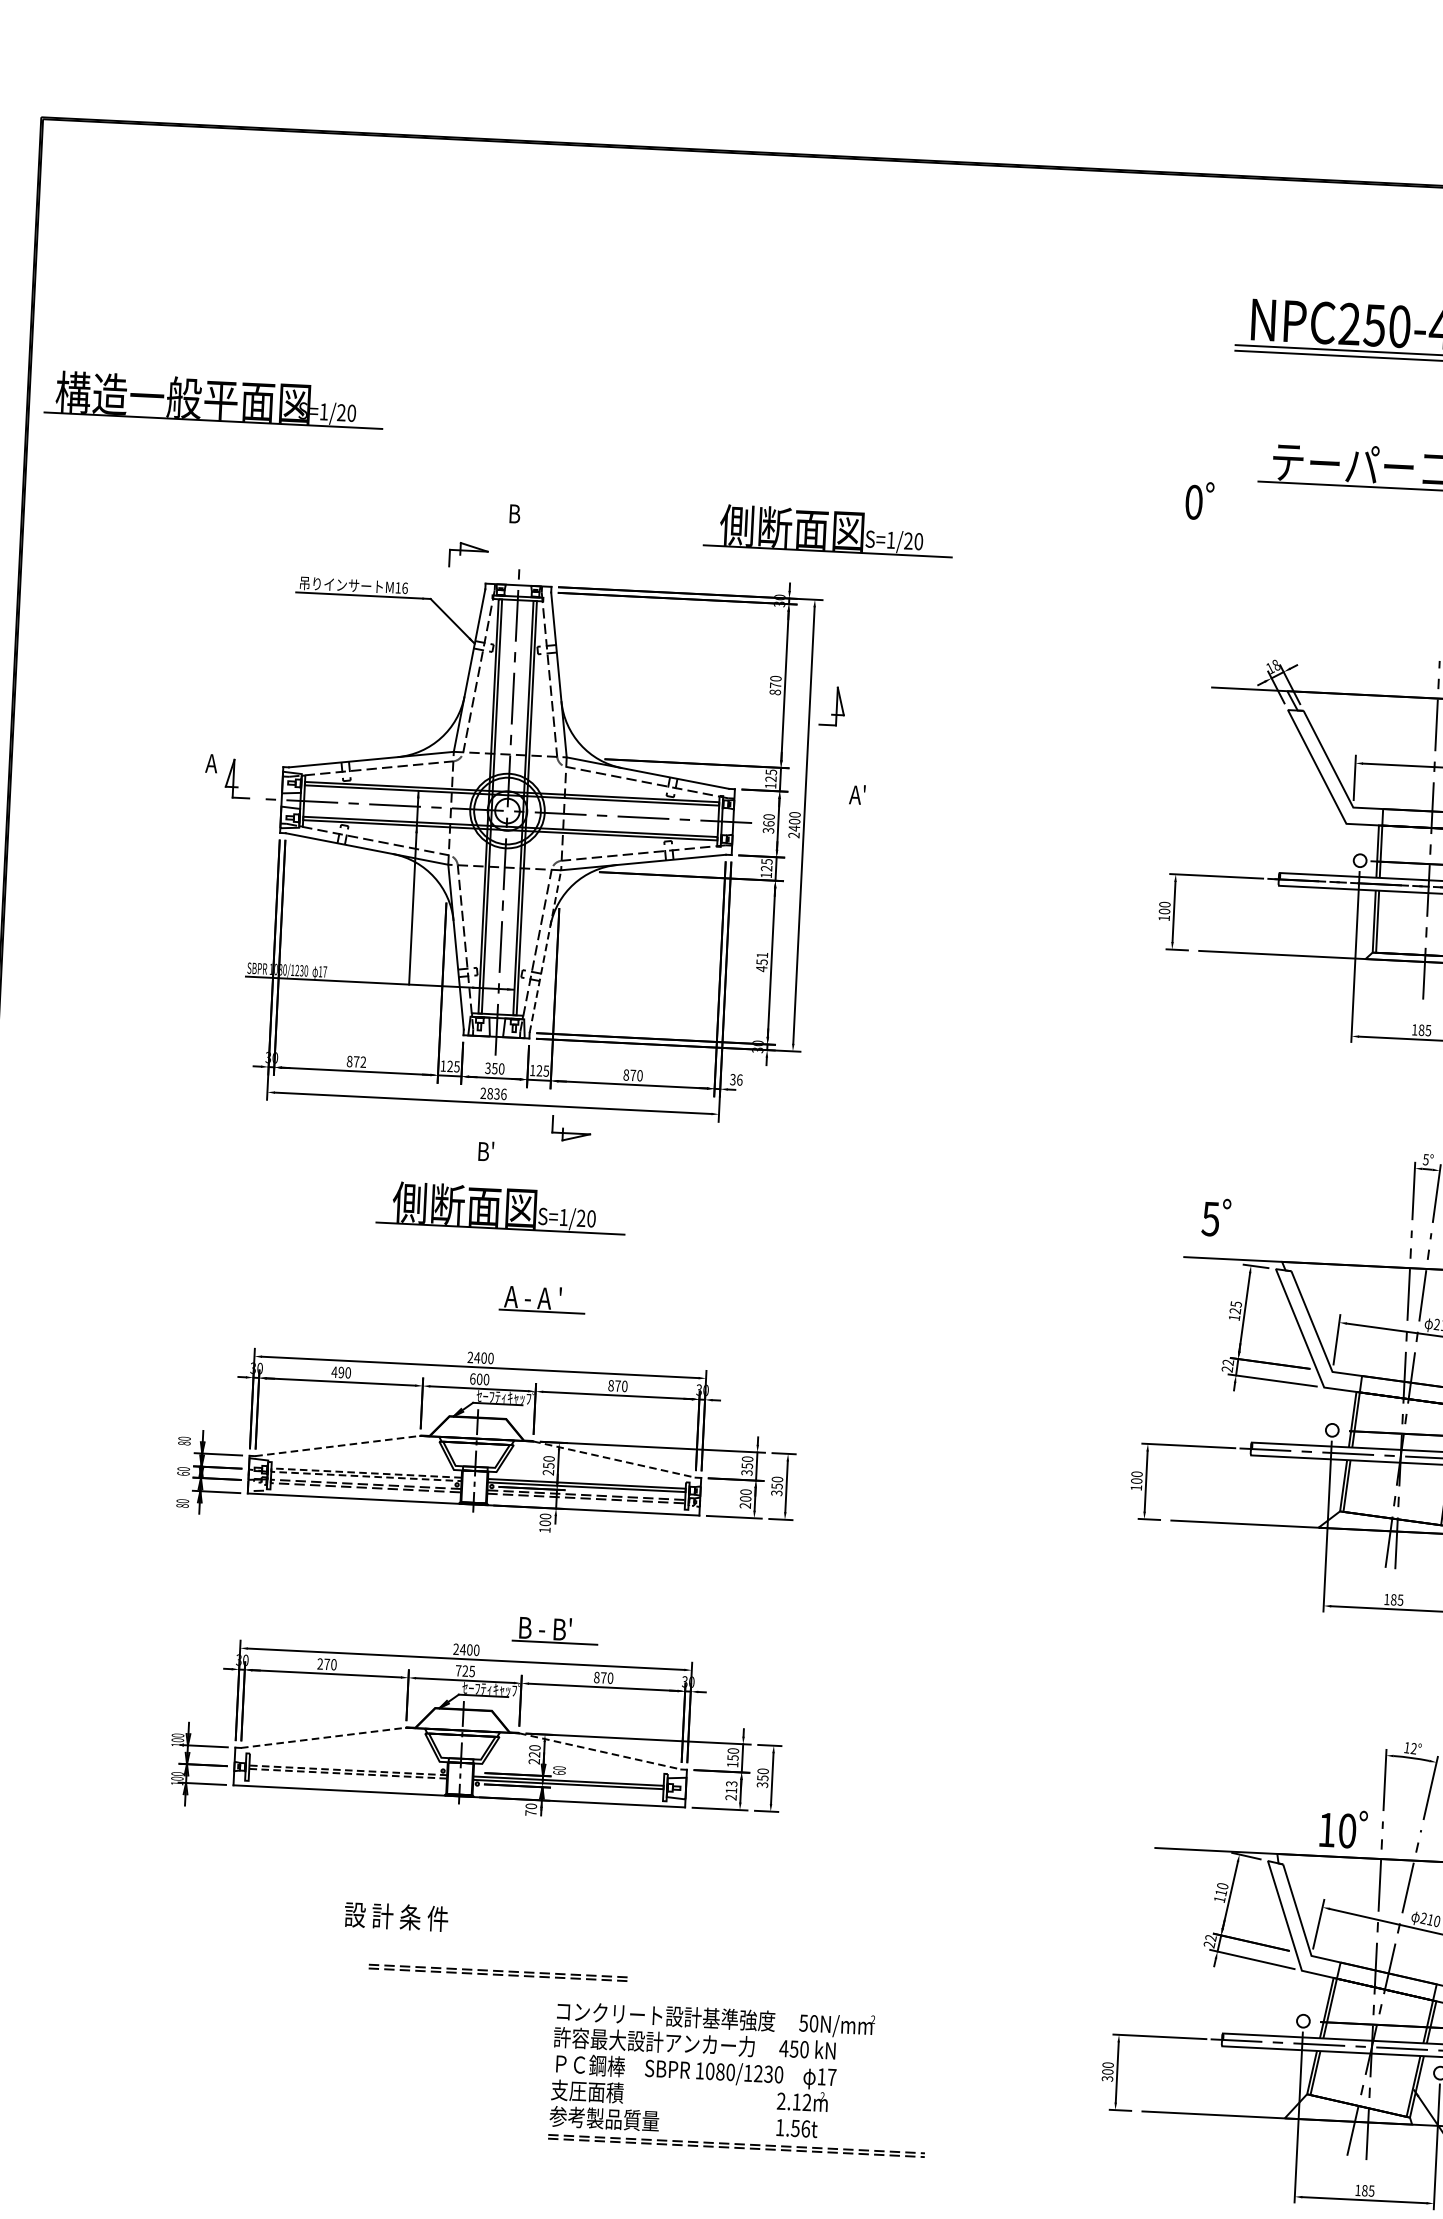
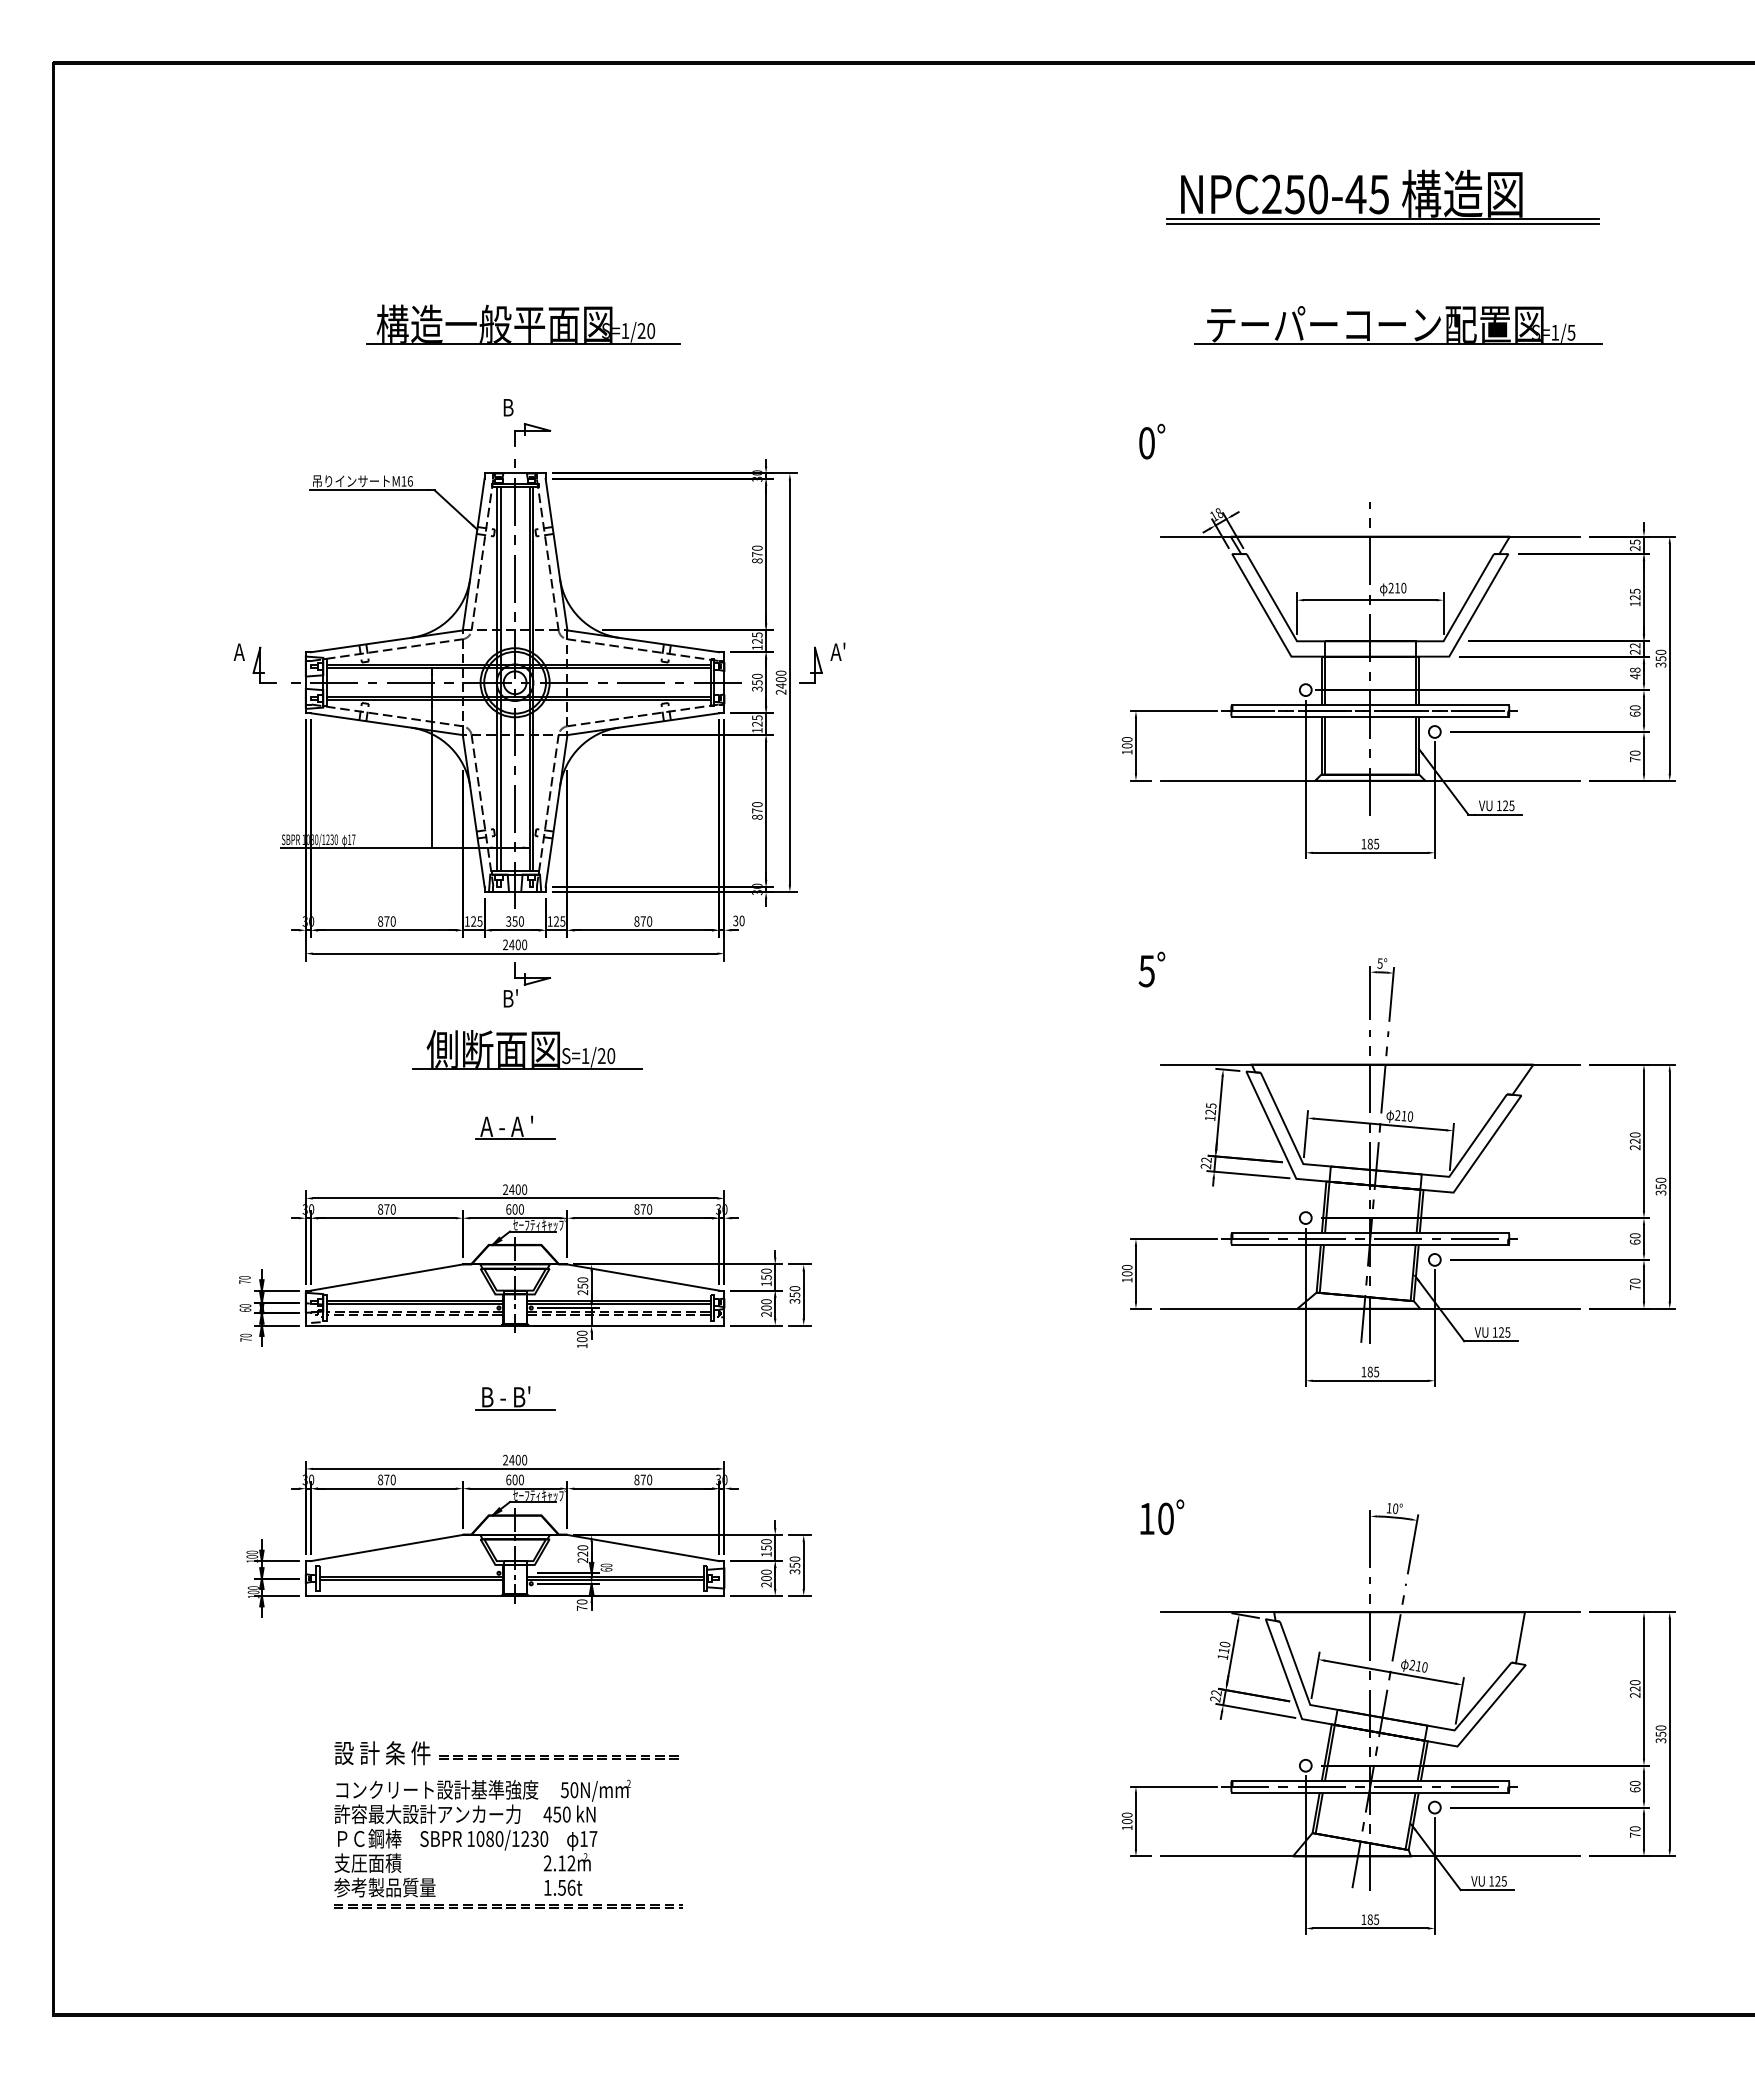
part: (214, 399) -> (523, 324), moved
text: (1200, 500) -> (1152, 441), moved
part: (828, 530) -> (799, 408), removed
part: (468, 554) -> (532, 434), moved
part: (832, 705) -> (810, 664), moved
text: (769, 823) -> (757, 682), 360 -> 350
line: (545, 951) -> (556, 810), dashed -> solid
text: (762, 962) -> (757, 811), 451 -> 870
text: (362, 1062) -> (392, 921), 872 -> 870
text: (739, 1079) -> (741, 920), 36 -> 30
text: (497, 1093) -> (518, 944), 2836 -> 2400
part: (571, 1128) -> (532, 973), moved
text: (1215, 1217) -> (1151, 969), moved
part: (542, 1299) -> (515, 1127), moved
text: (337, 1372) -> (383, 1209), 490 -> 870
text: (183, 1442) -> (244, 1281), 80 -> 70
line: (337, 1445) -> (386, 1277), dashed -> solid
line: (614, 1459) -> (643, 1277), dashed -> solid
line: (271, 1469) -> (326, 1302), dashed -> solid
text: (747, 1472) -> (766, 1283), 350 -> 150
text: (181, 1505) -> (245, 1339), 80 -> 70
part: (555, 1630) -> (515, 1398), moved
text: (320, 1663) -> (380, 1479), 270 -> 870
text: (464, 1670) -> (514, 1479), 725 -> 600
line: (323, 1738) -> (386, 1548), dashed -> solid
text: (1413, 1748) -> (1395, 1508), 12° -> 10°
line: (600, 1751) -> (643, 1548), dashed -> solid
line: (249, 1767) -> (319, 1578), dashed -> solid
text: (731, 1787) -> (766, 1575), 213 -> 200
text: (1343, 1829) -> (1162, 1517), moved
text: (396, 1917) -> (382, 1753), moved
part: (740, 2077) -> (508, 1843), moved
text: (1106, 2078) -> (1126, 1827), 300 -> 100

